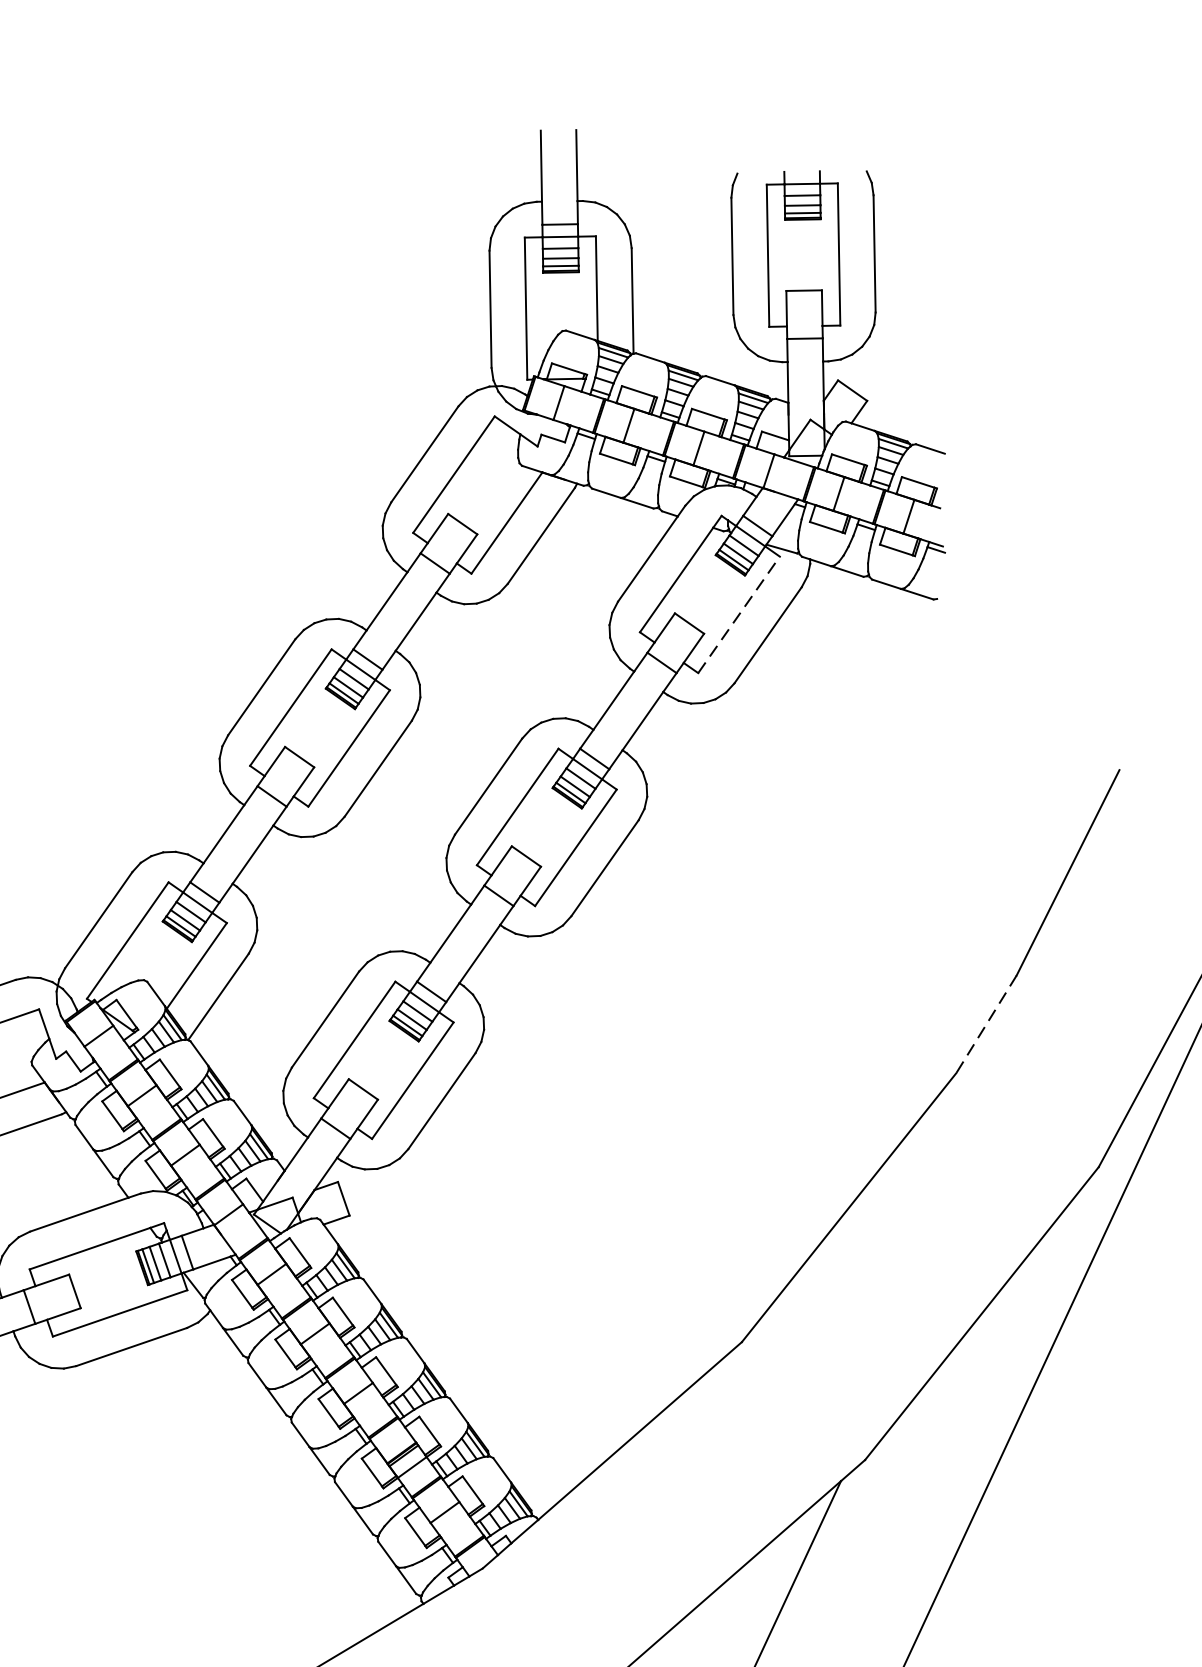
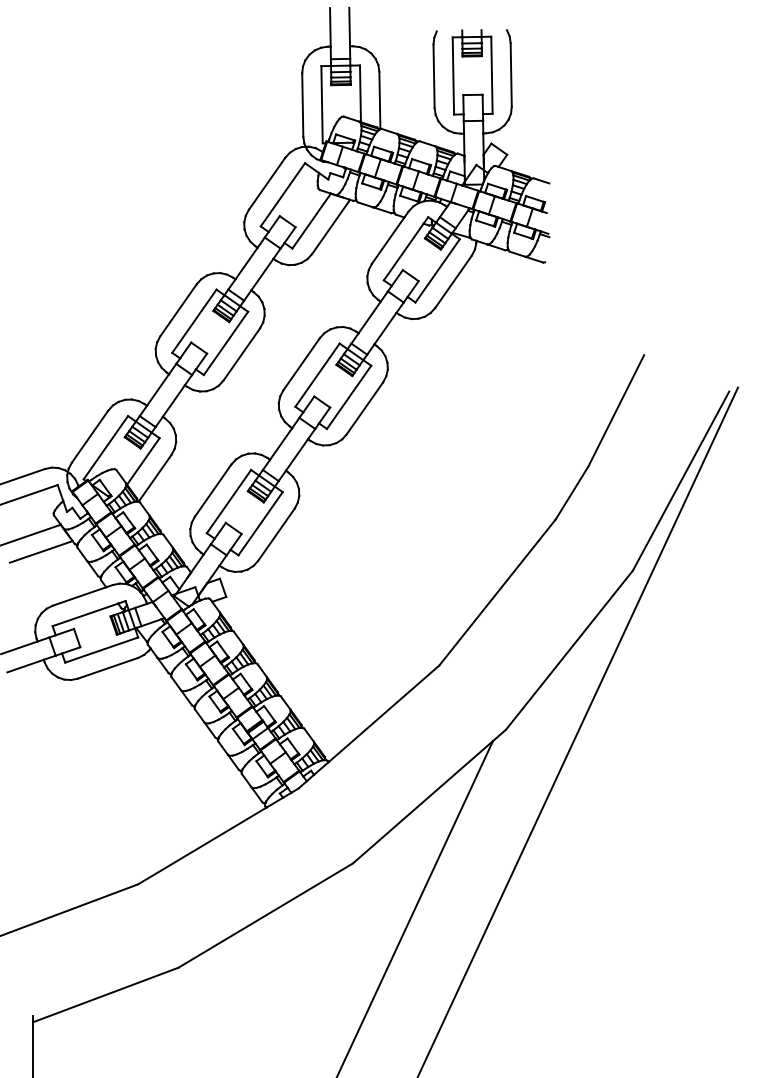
line: (738, 614) -> (437, 270), dashed -> solid
line: (985, 1024) -> (571, 493), dashed -> solid

